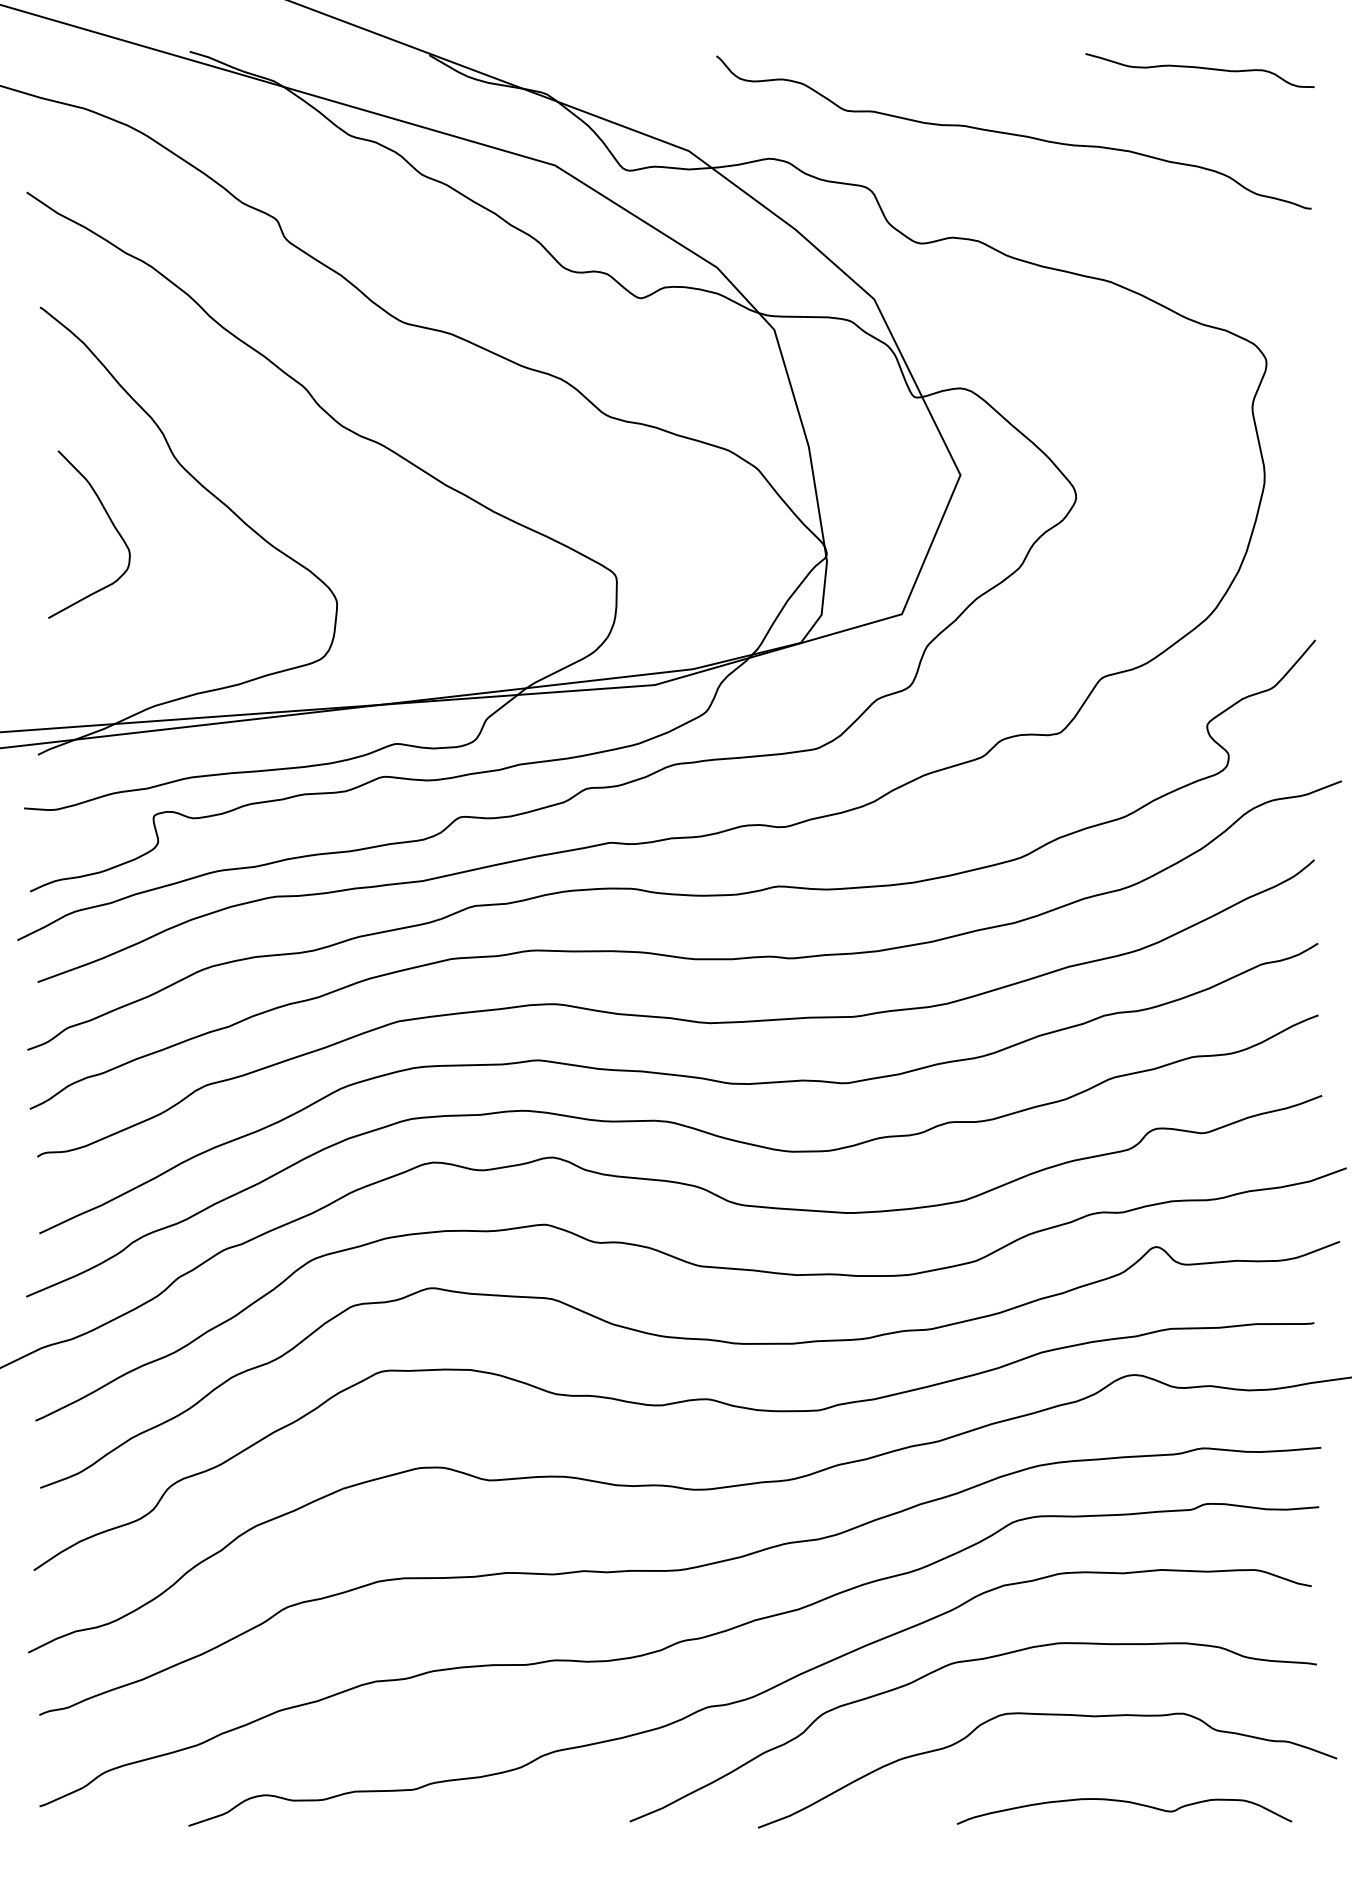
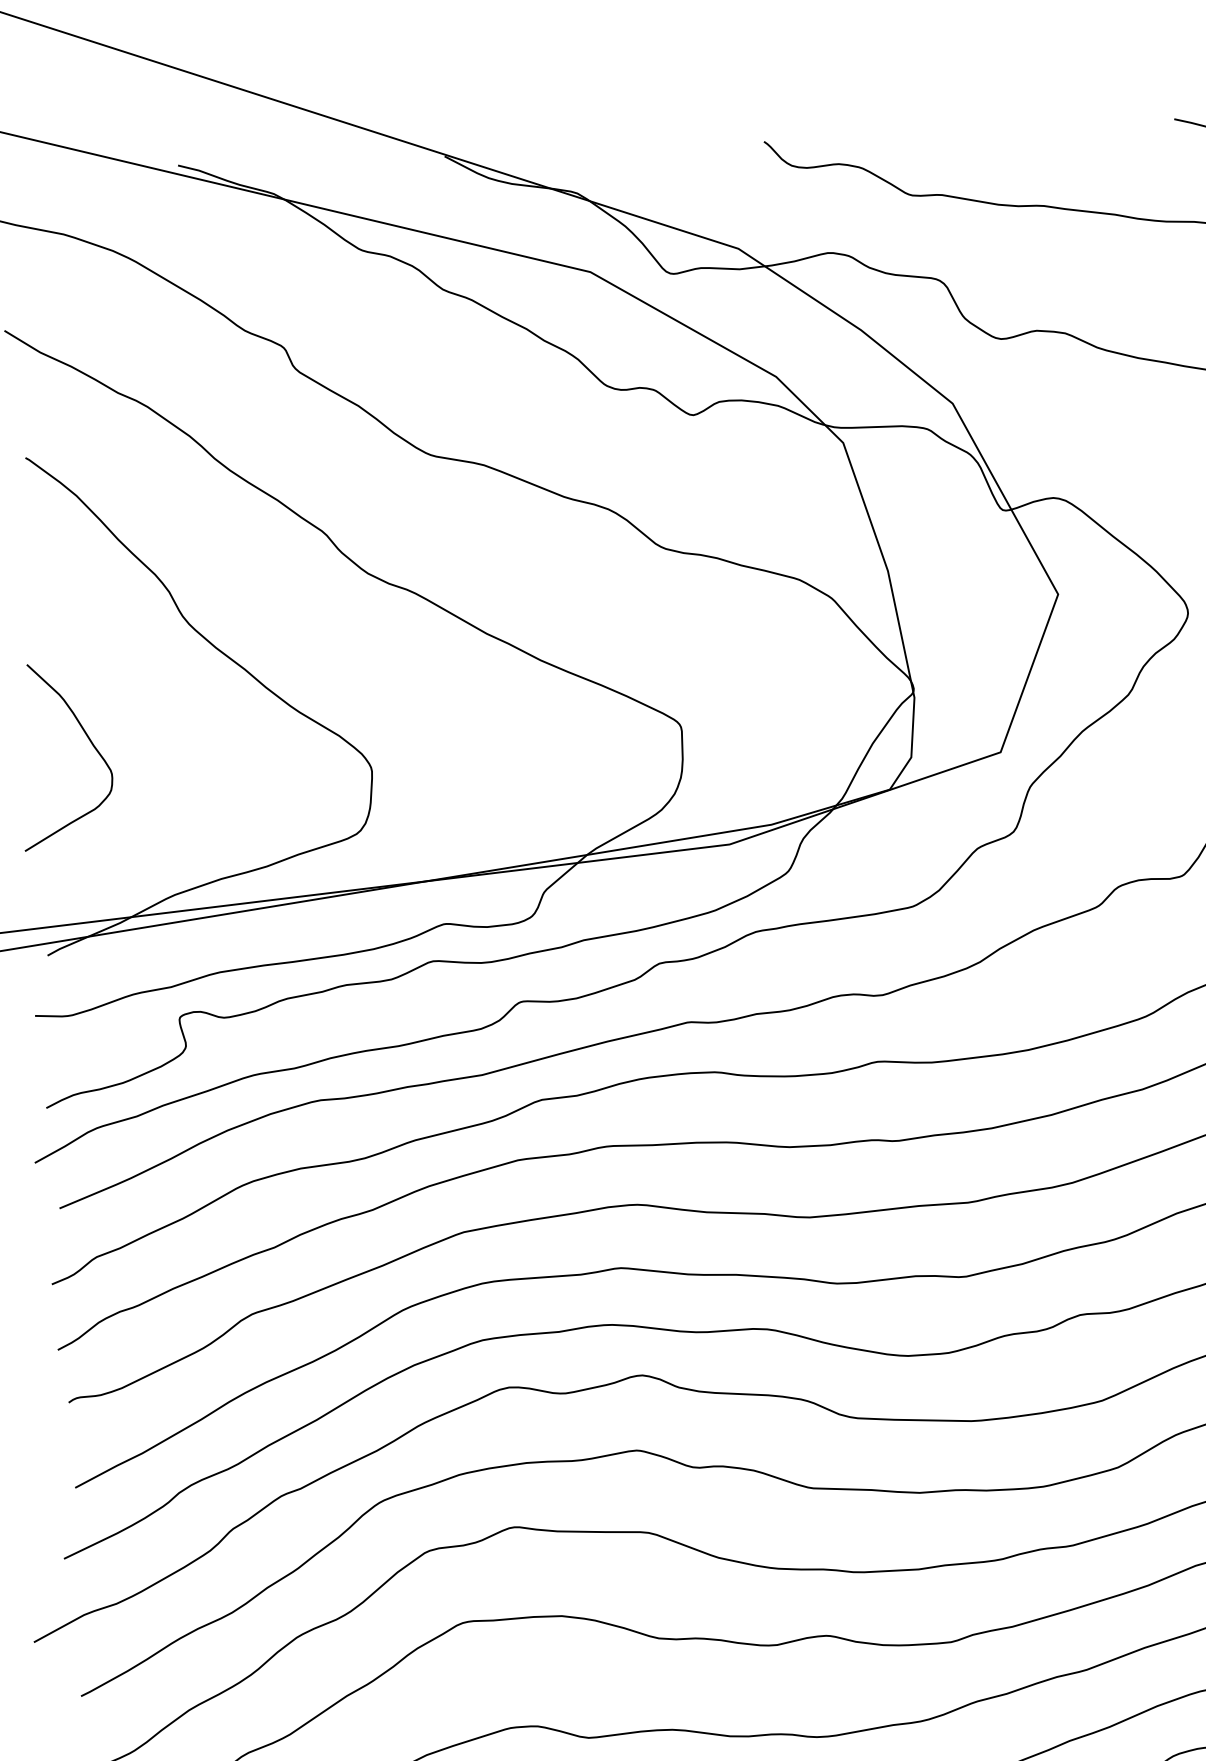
curve: (111, 523) -> (90, 742), moved

